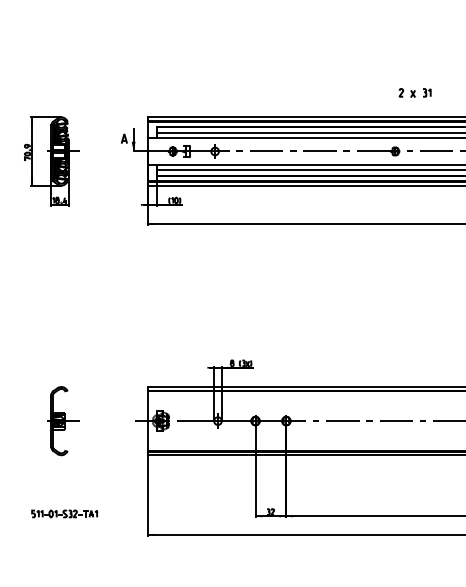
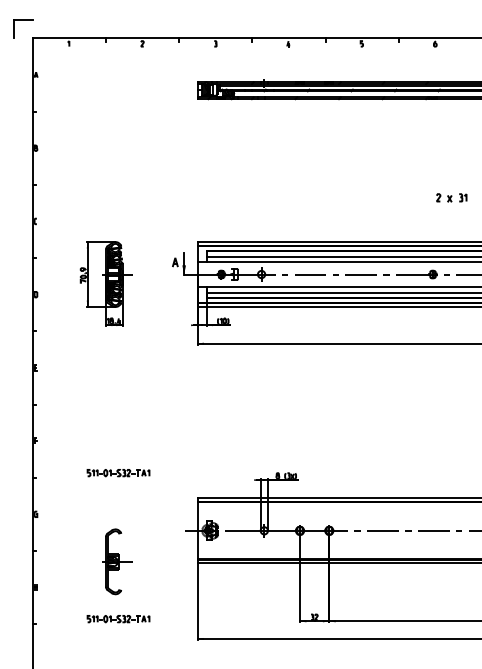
part: (414, 92) -> (451, 197), moved
part: (64, 360) -> (118, 473), added
part: (63, 420) -> (117, 561), moved

